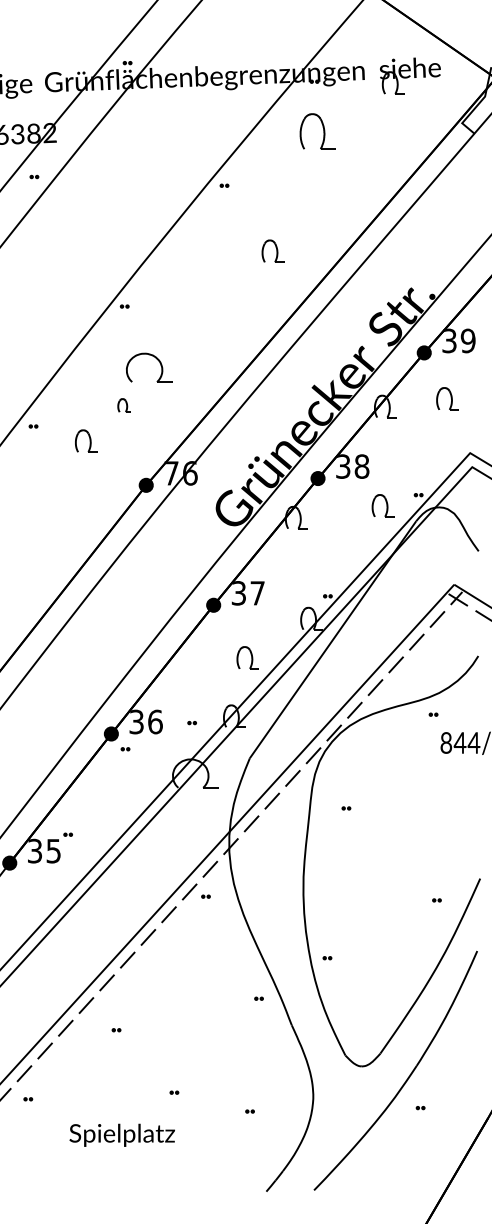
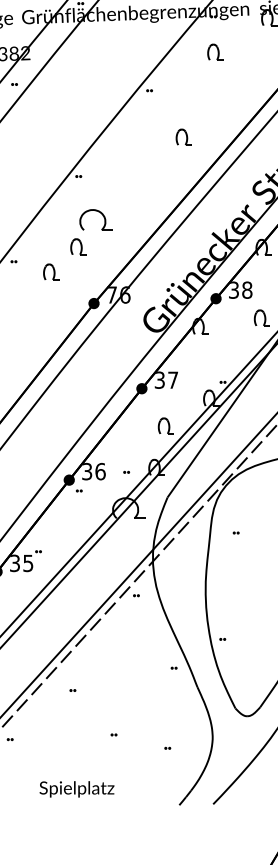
part: (317, 131) -> (215, 52), size x0.62
part: (124, 405) -> (78, 246), size x1.67
text: (121, 1134) -> (76, 788), moved

